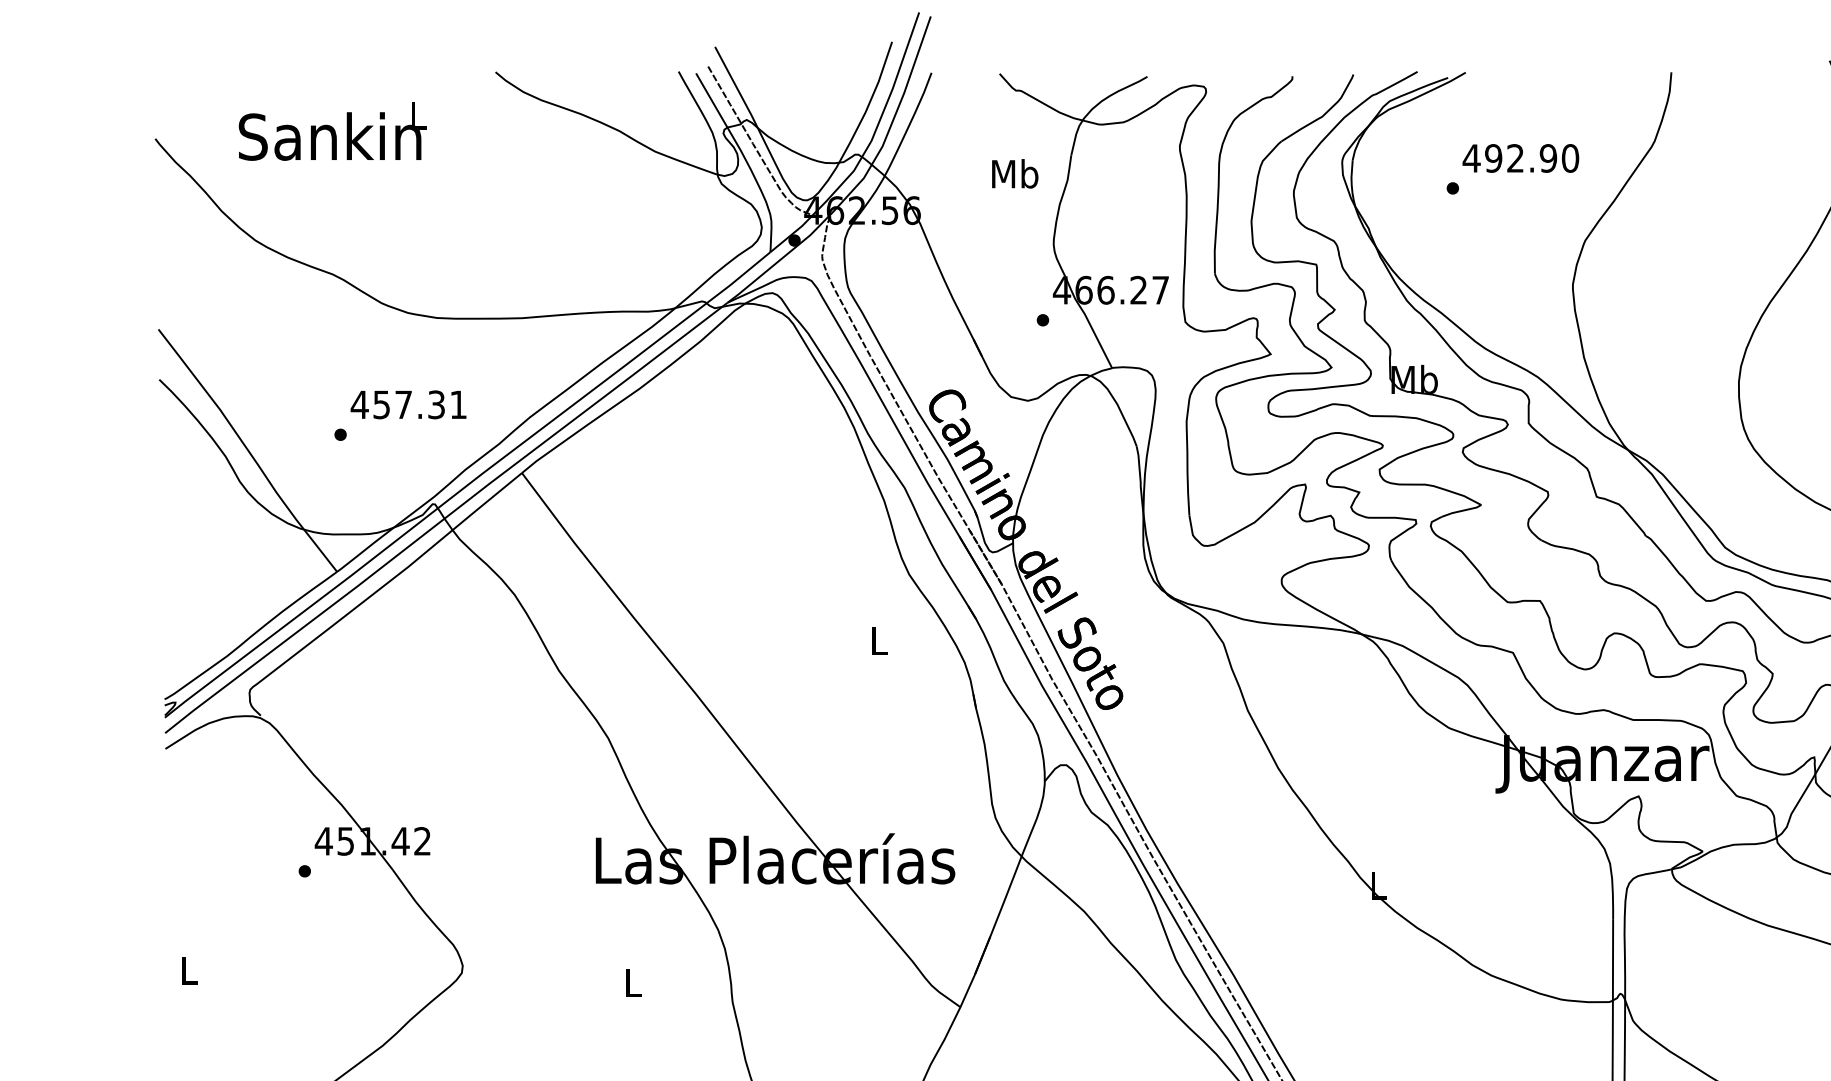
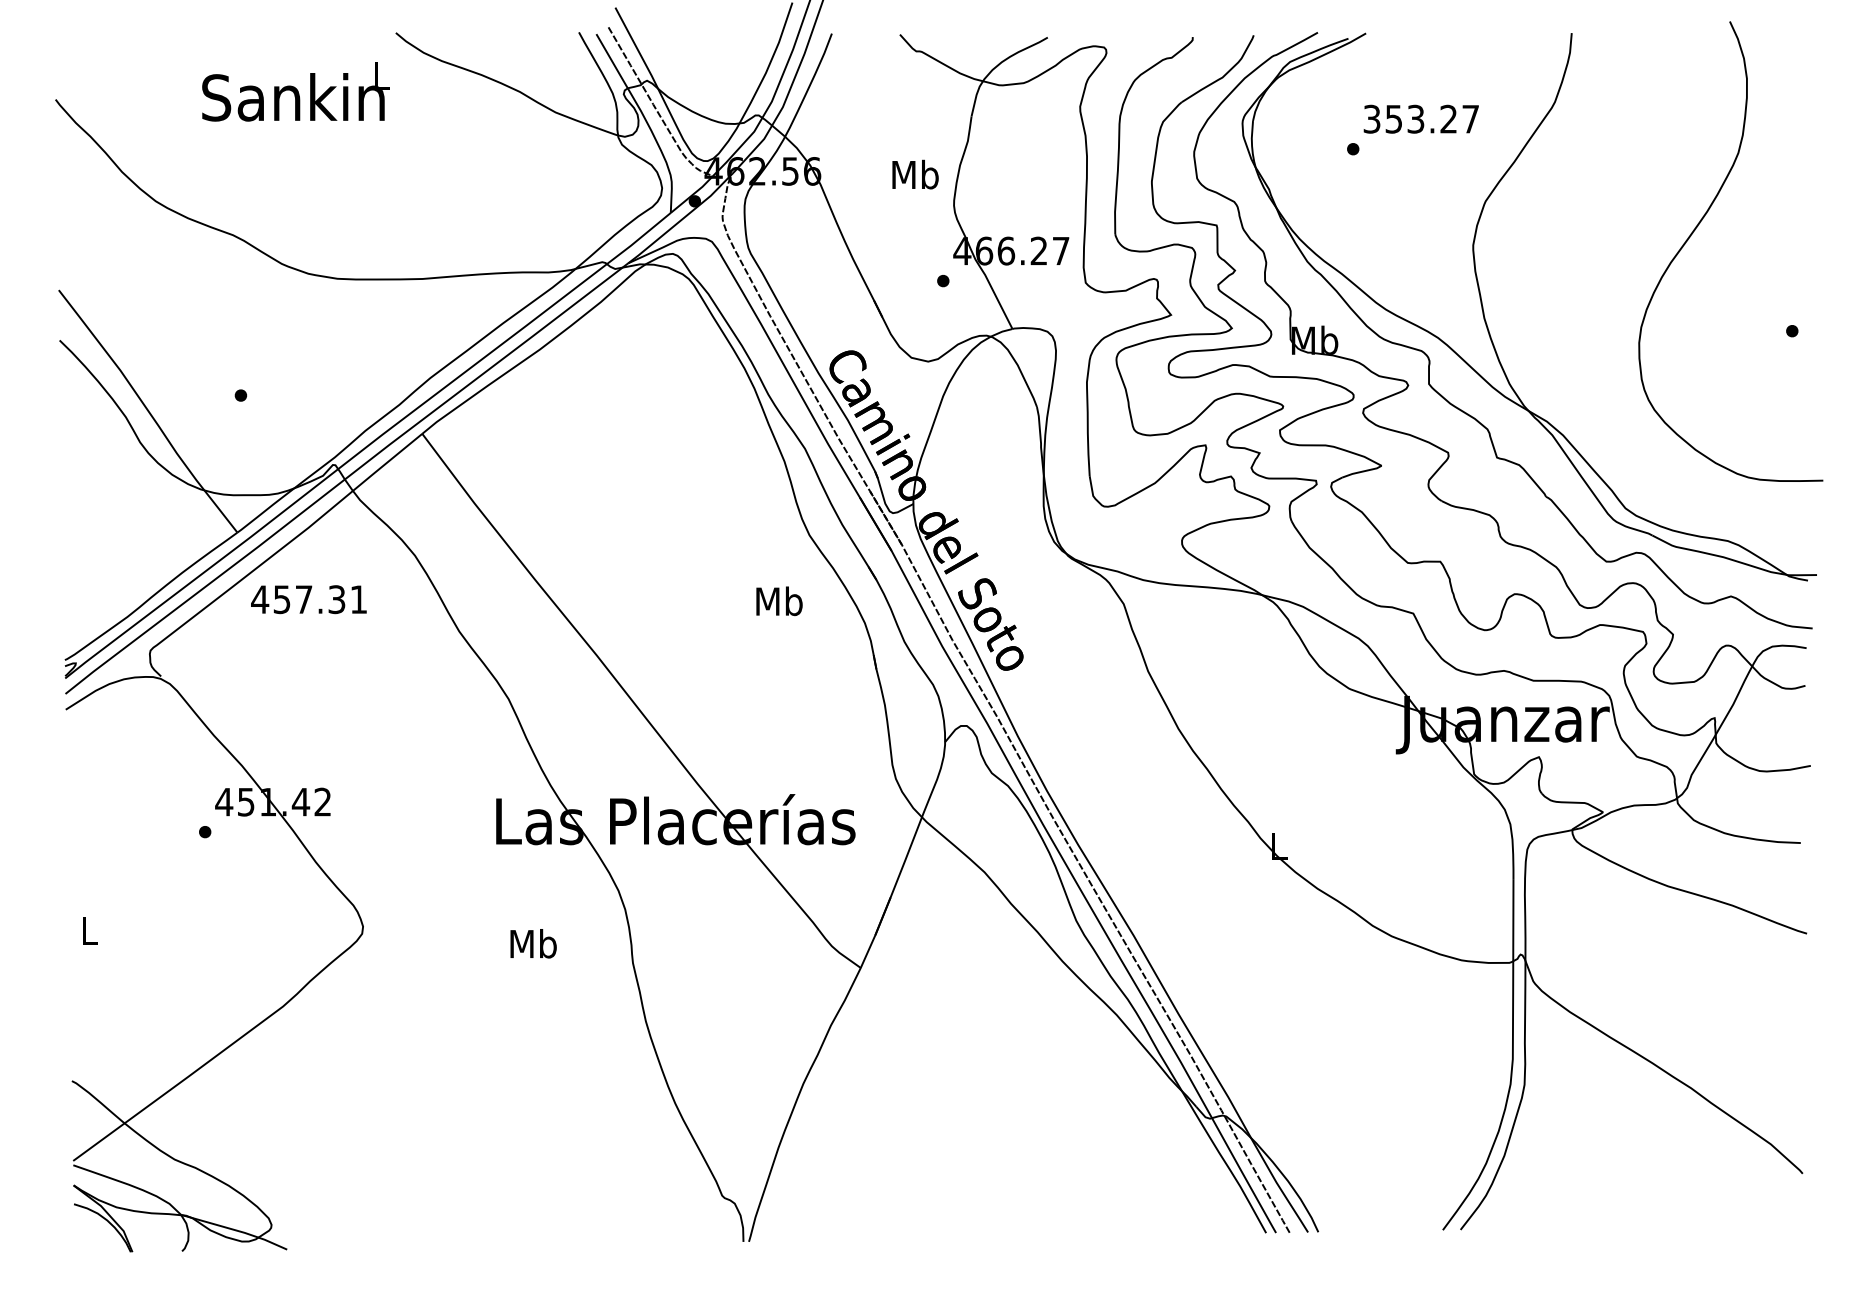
text: (332, 130) -> (295, 91), moved
text: (1520, 157) -> (1420, 118), 492.90 -> 353.27
text: (1015, 173) -> (915, 174), moved
text: (408, 404) -> (308, 599), moved
text: (879, 640) -> (779, 601), L -> Mb
text: (633, 982) -> (533, 943), L -> Mb

